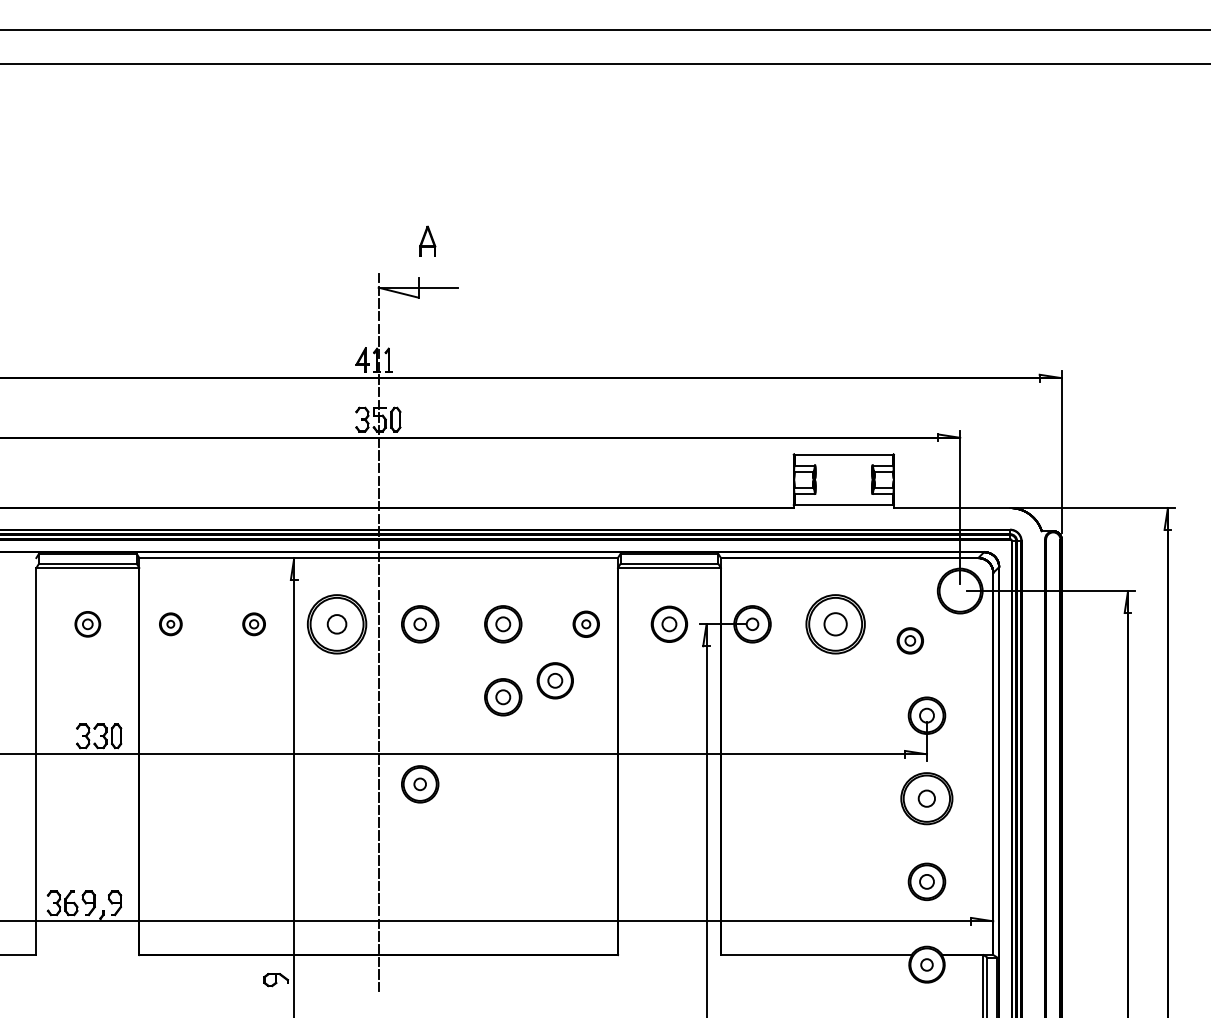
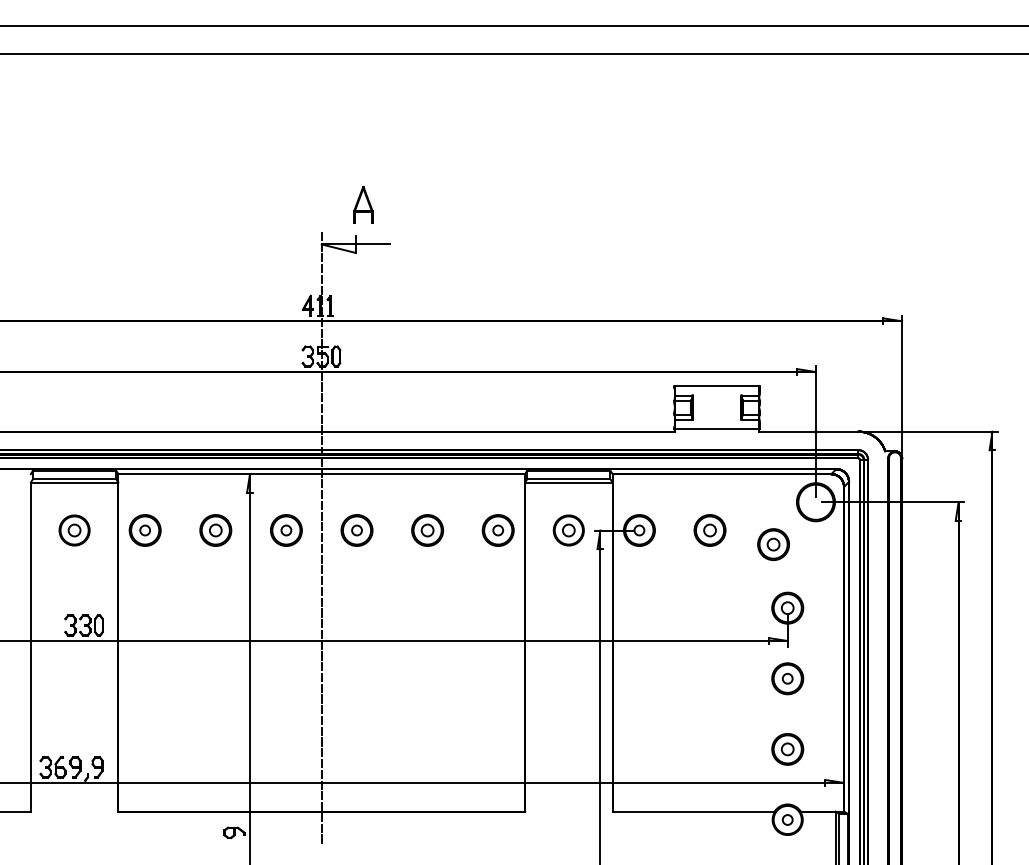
part: (427, 240) -> (363, 204), size x1.43
part: (87, 624) -> (74, 530), size x1.43
part: (170, 624) -> (144, 530), size x1.67
part: (253, 624) -> (215, 530), size x1.67
part: (337, 624) -> (286, 530), size x0.62
part: (585, 624) -> (497, 530), size x1.43
part: (834, 624) -> (709, 530), size x0.62
part: (910, 640) -> (773, 544), size x1.43
part: (554, 680) -> (471, 578), removed
part: (503, 697) -> (427, 592), removed
part: (419, 784) -> (356, 666), removed
part: (926, 798) -> (787, 678), size x0.71

